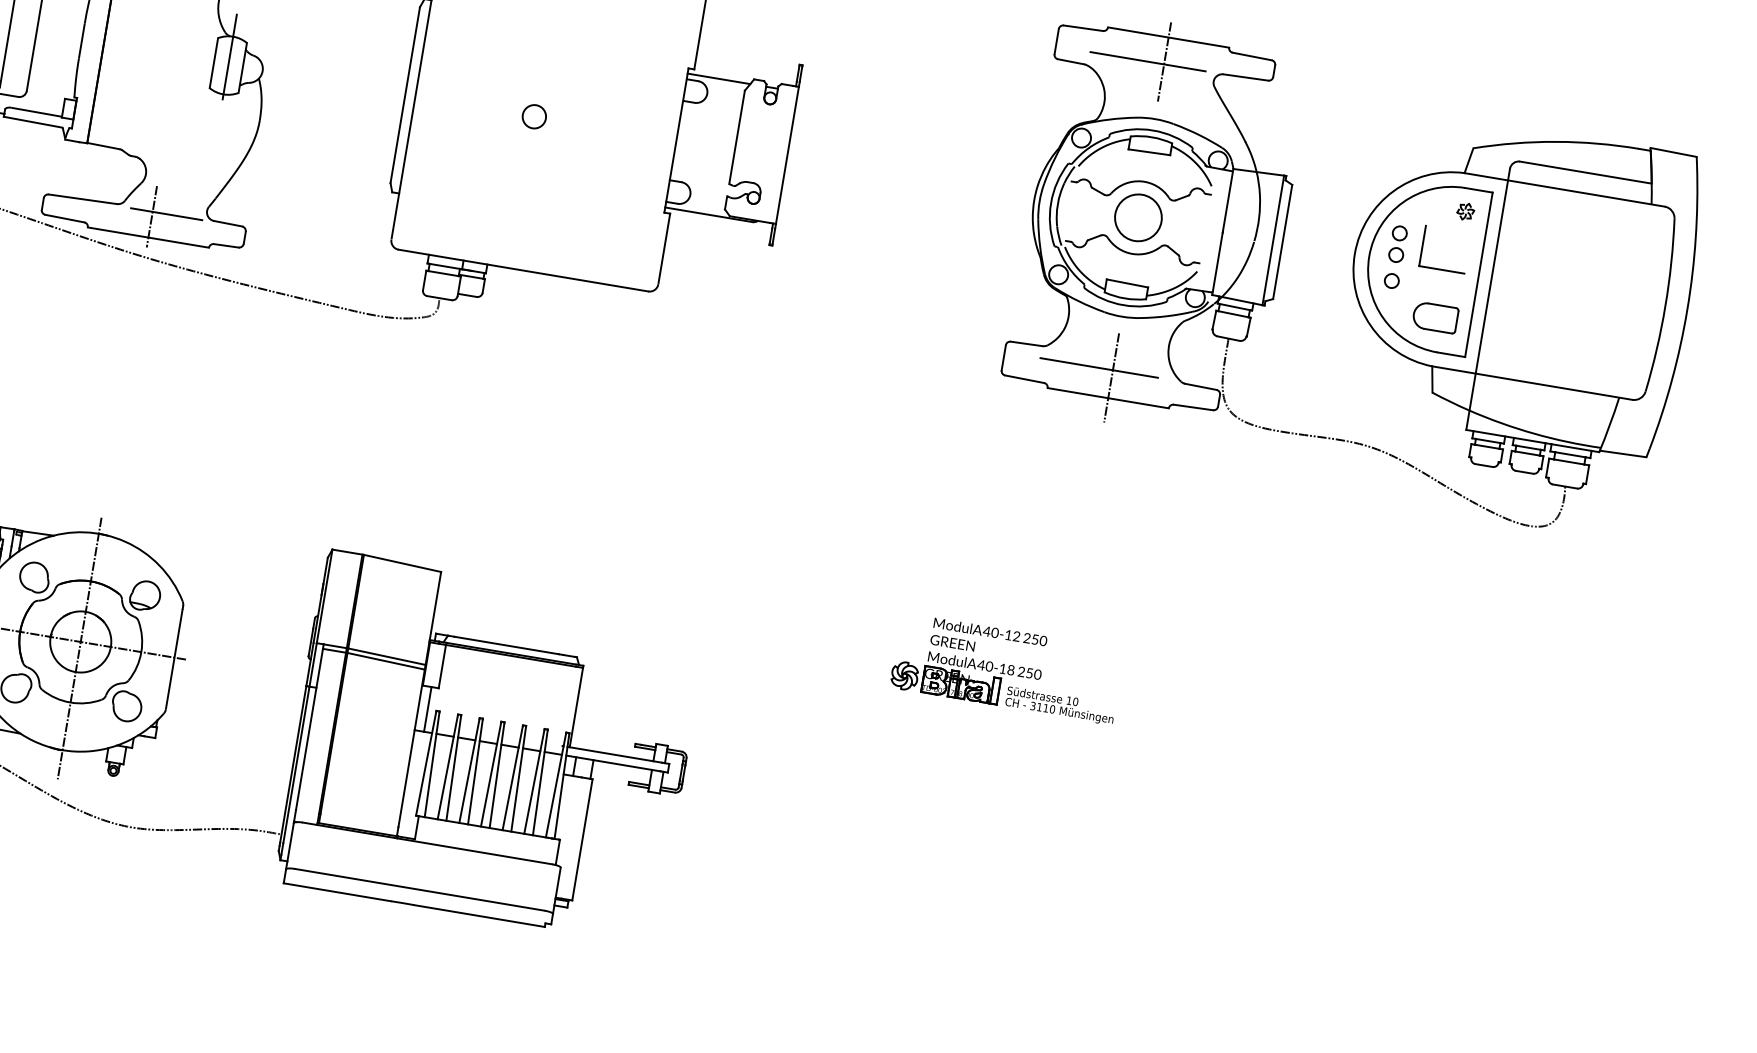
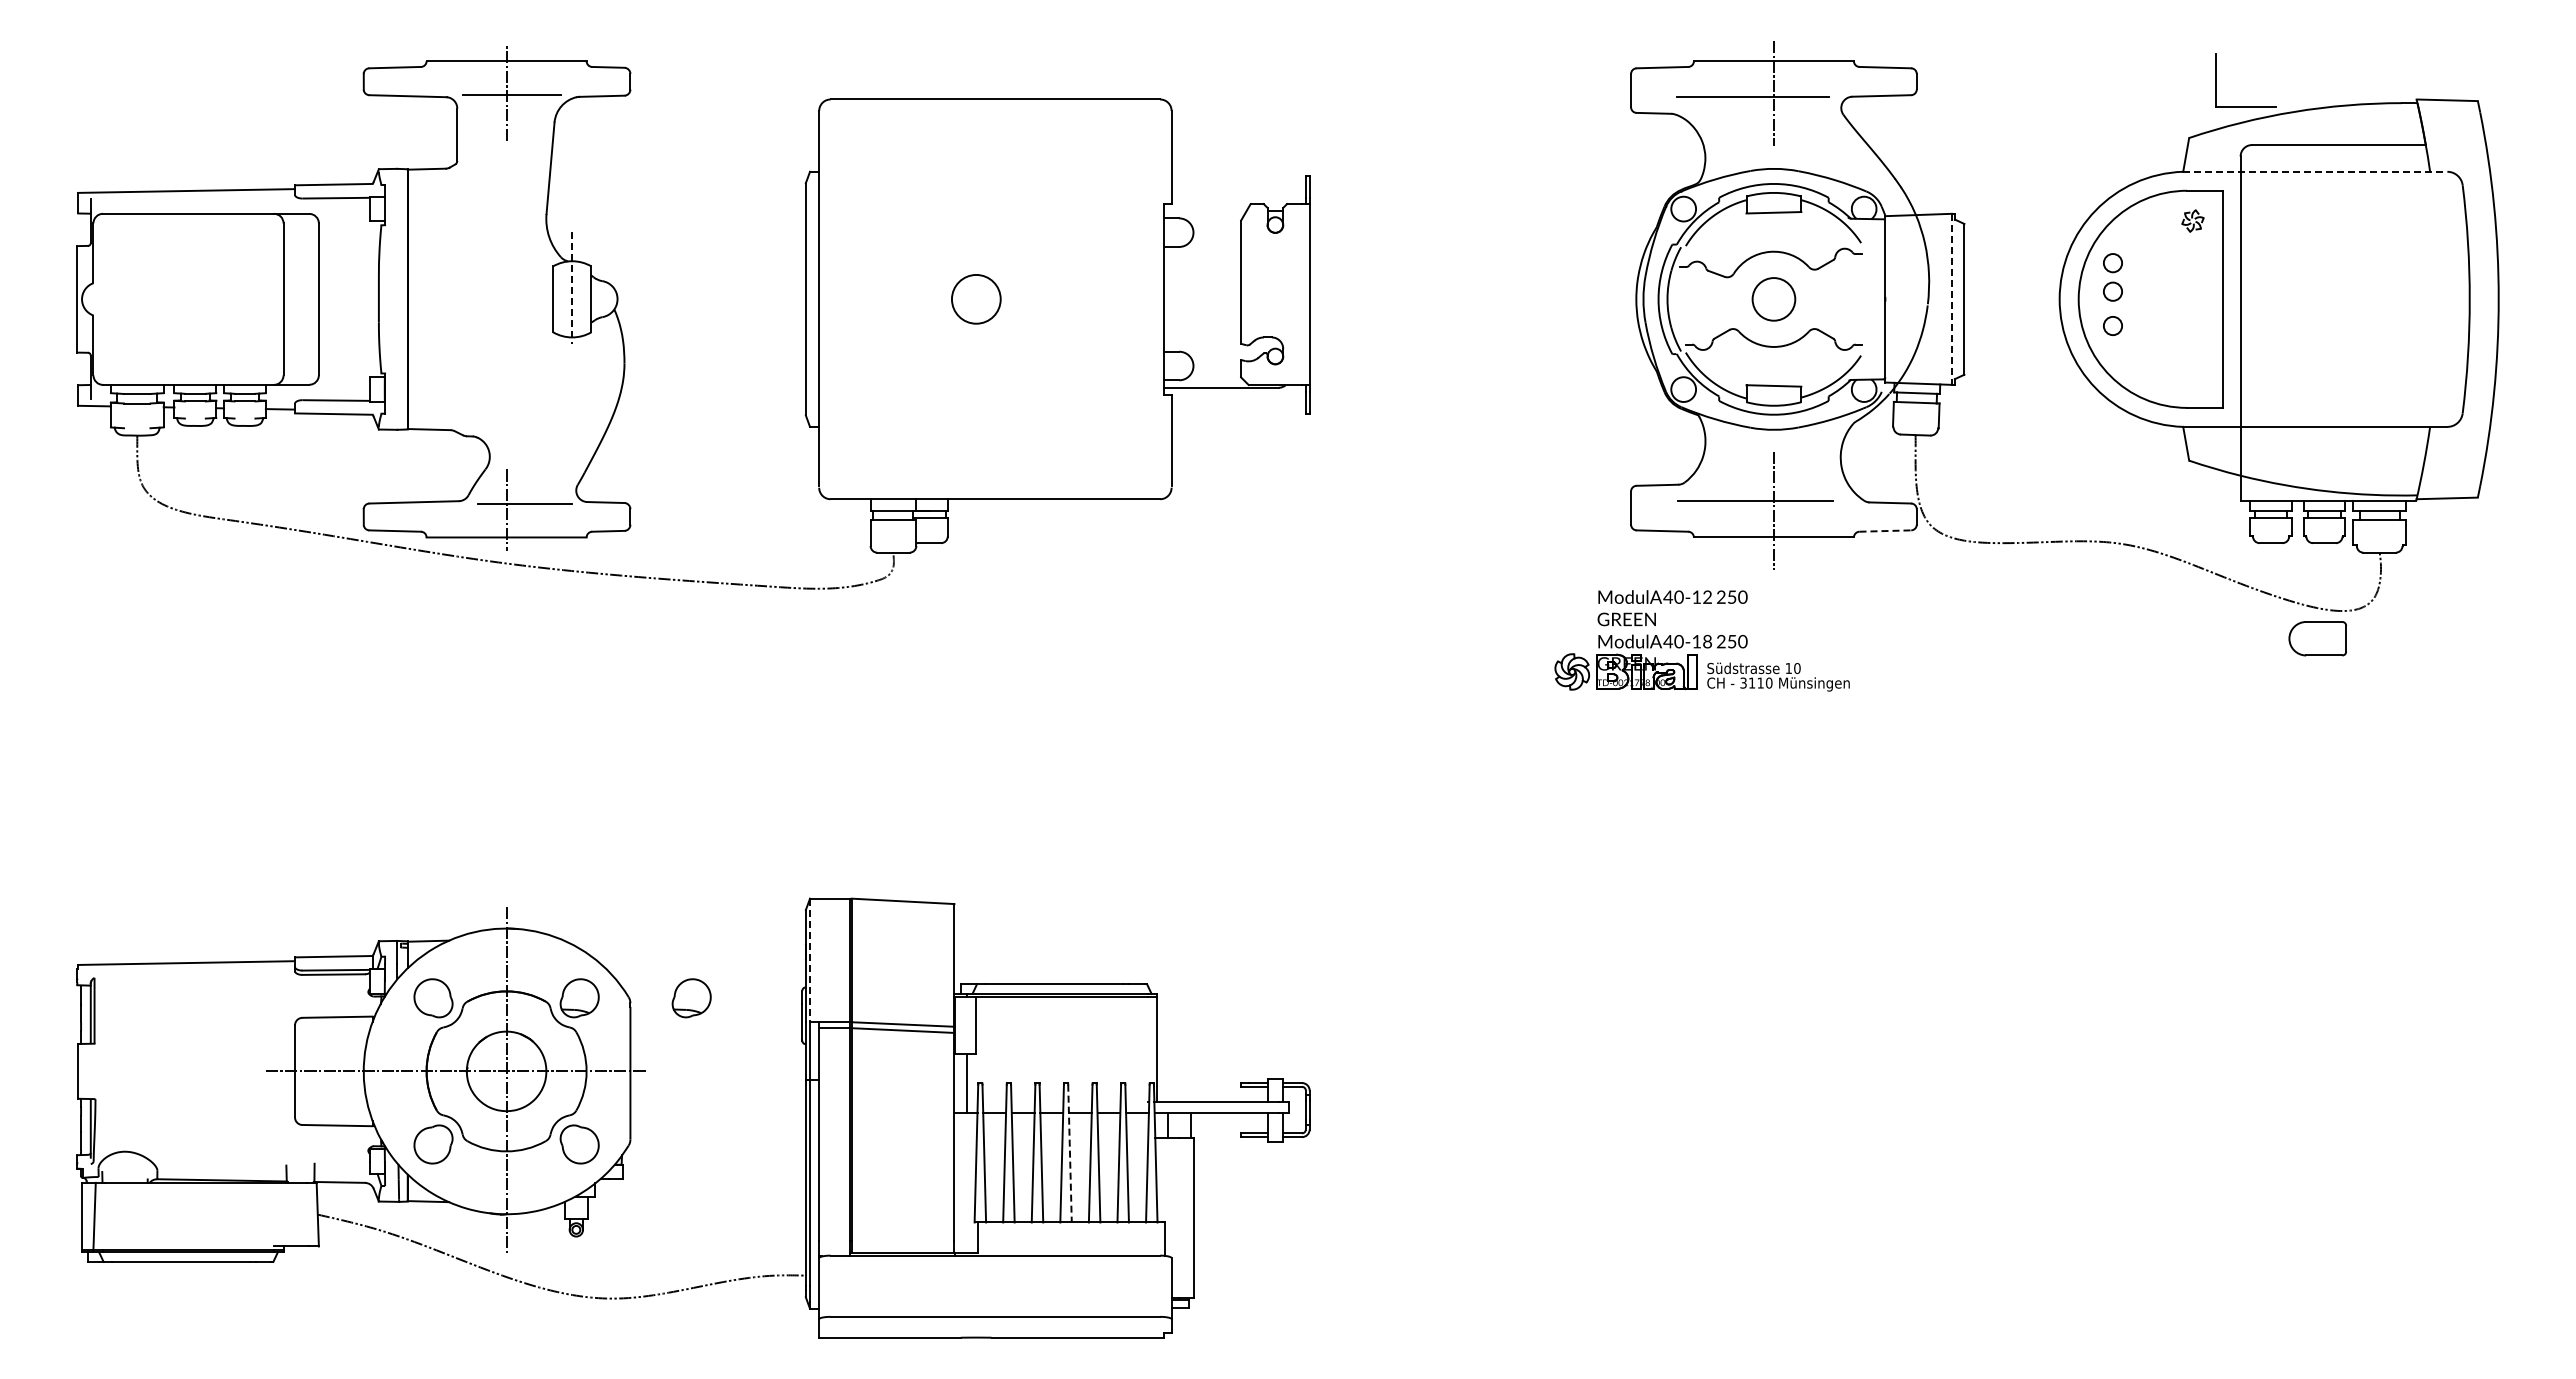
line: (229, 57) -> (572, 288), solid -> dashed
line: (718, 78) -> (1204, 210), removed
circle: (534, 116) -> (976, 299), size x1.6
line: (1564, 189) -> (2315, 171), solid -> dashed
circle: (1138, 217) -> (1773, 299), size x0.7
line: (1273, 240) -> (1952, 299), solid -> dashed
part: (1441, 269) -> (2245, 106), moved
part: (1435, 317) -> (2317, 638), moved
line: (1193, 407) -> (1885, 531), solid -> dashed
line: (324, 596) -> (810, 960), solid -> dashed
part: (230, 610) -> (691, 998), added
part: (1006, 668) -> (1701, 640), moved
line: (497, 775) -> (1070, 1153), solid -> dashed

